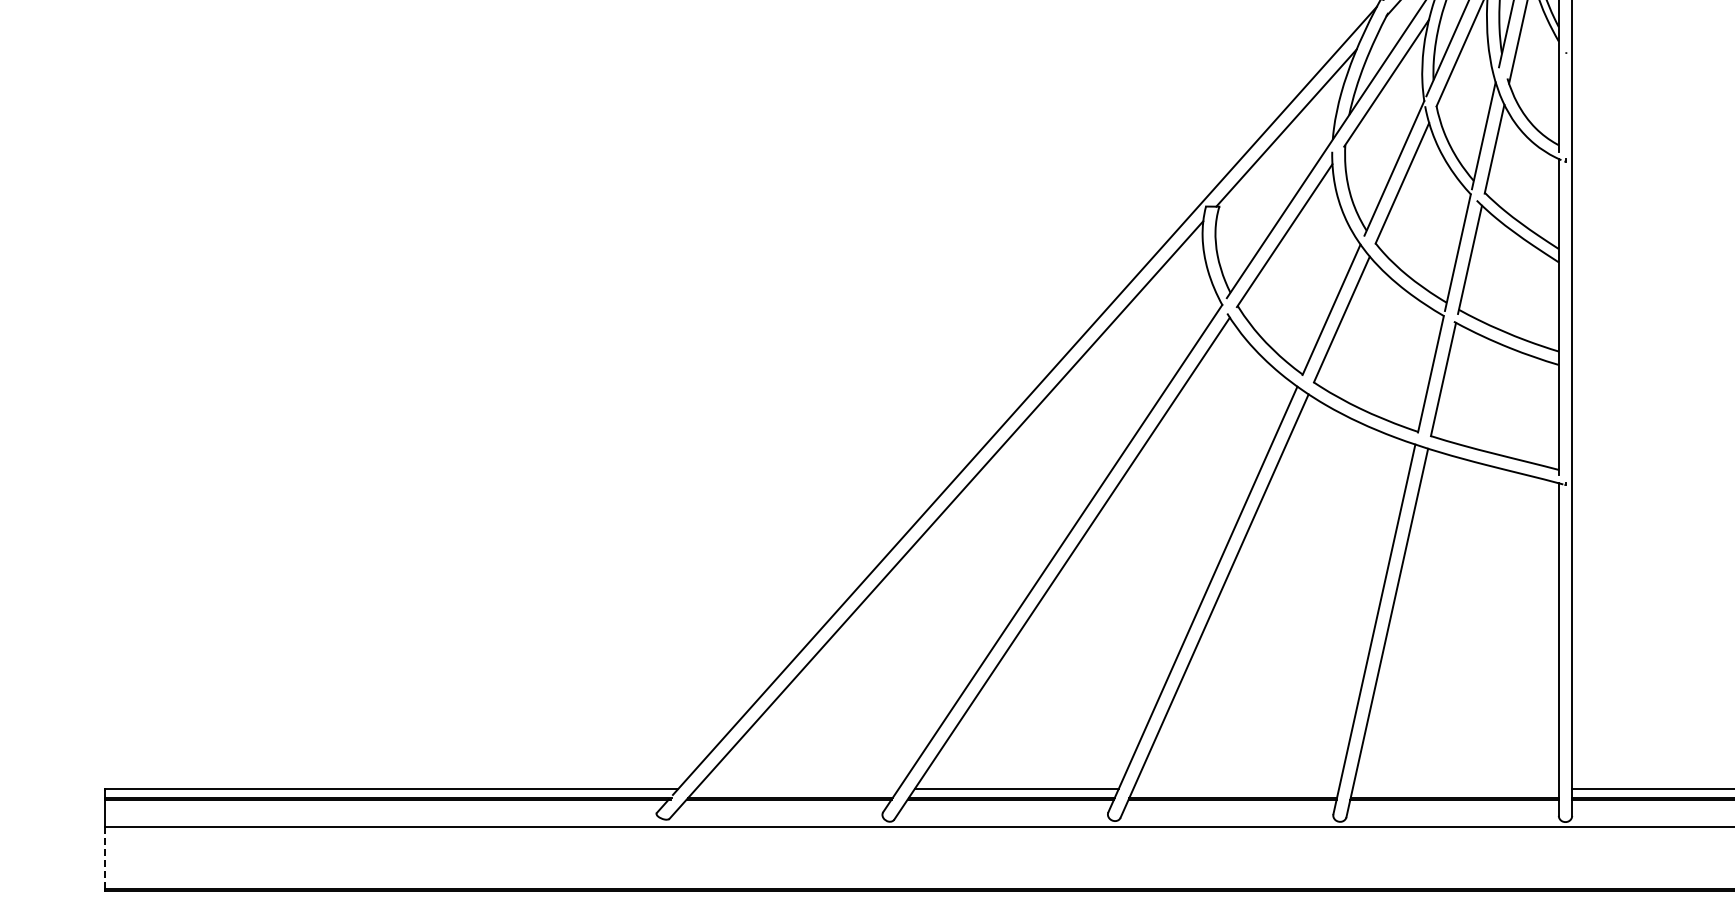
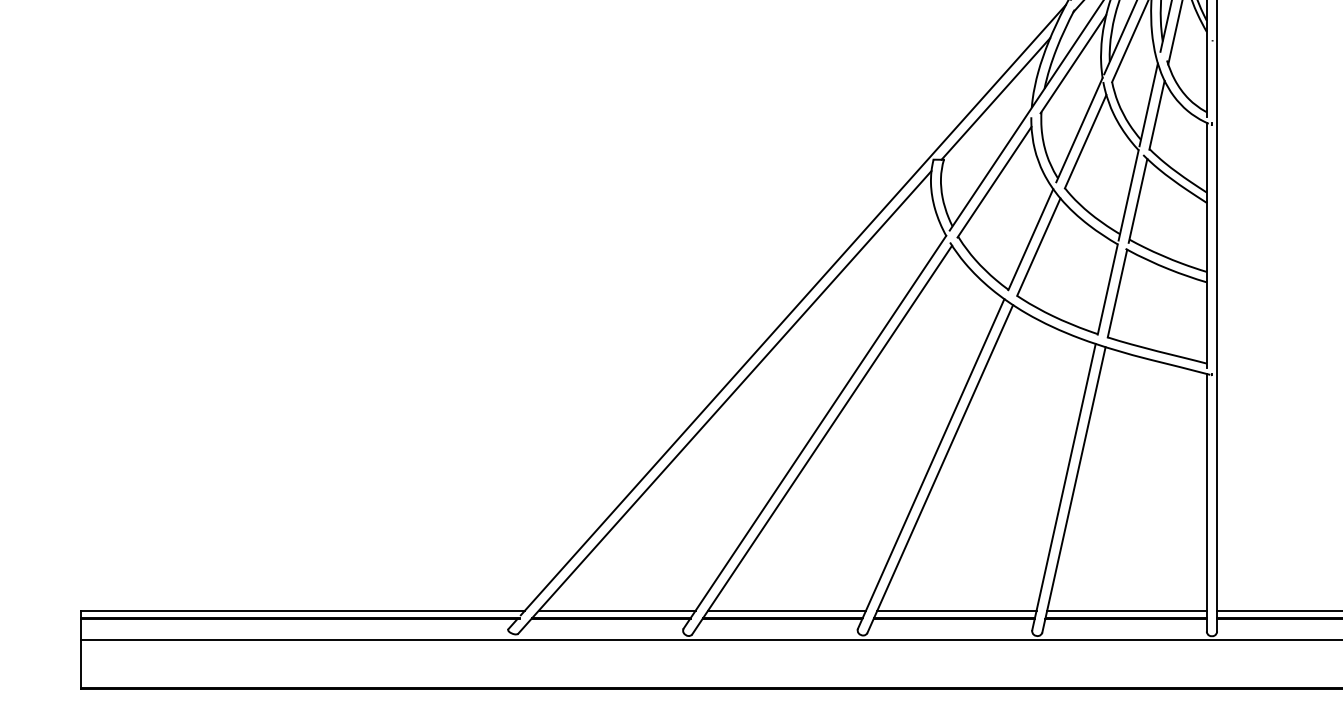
line: (797, 789) -> (617, 611), added
line: (1235, 789) -> (956, 611), added
line: (1455, 789) -> (1126, 611), added
line: (104, 858) -> (80, 664), dashed -> solid

